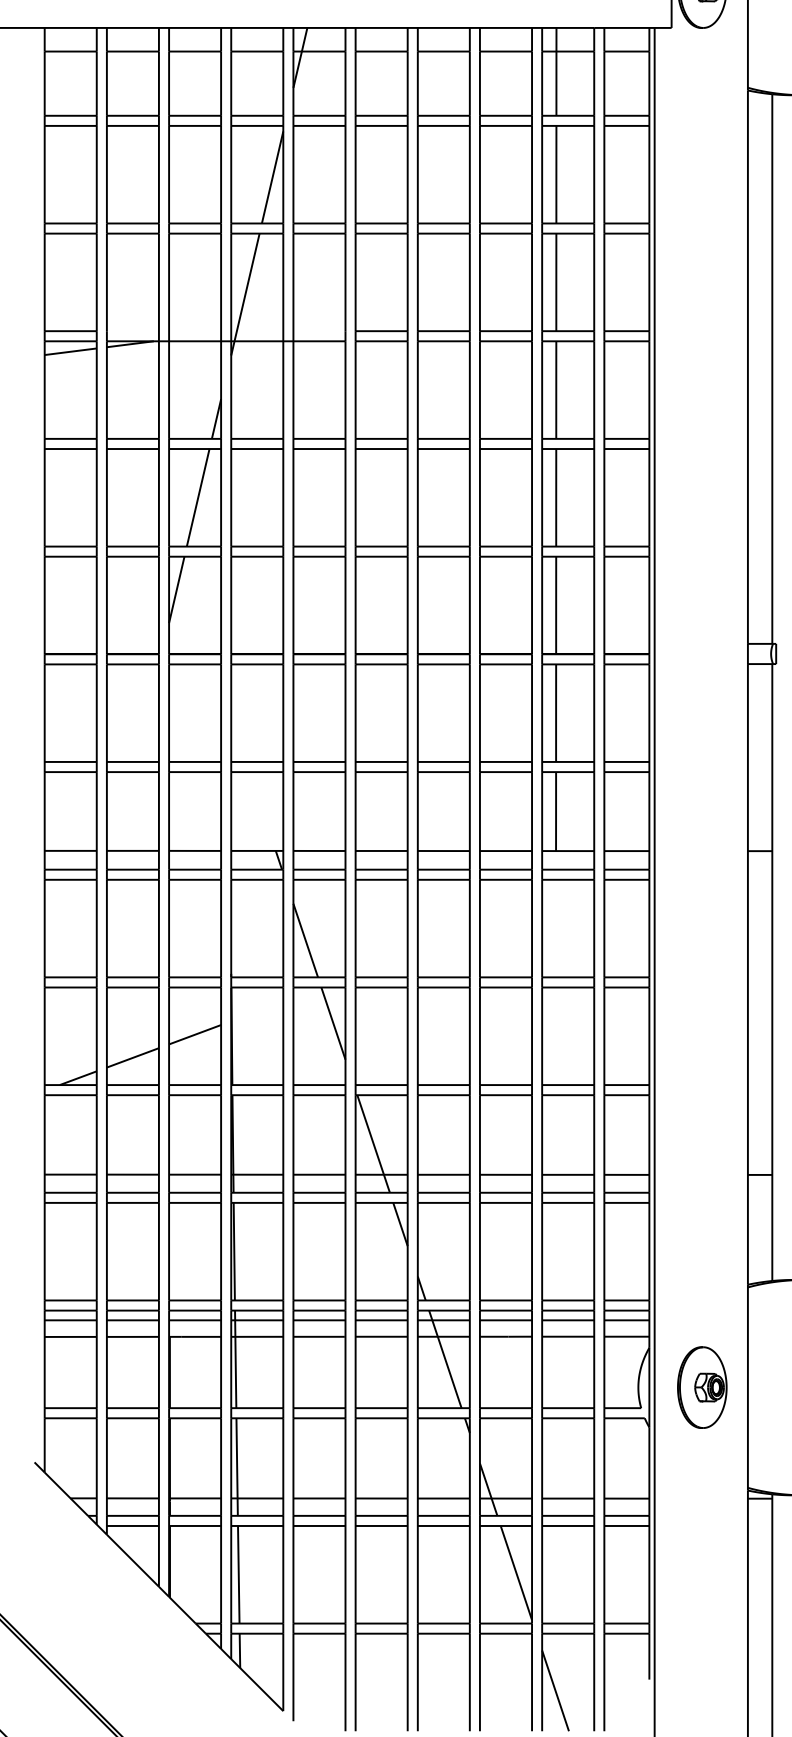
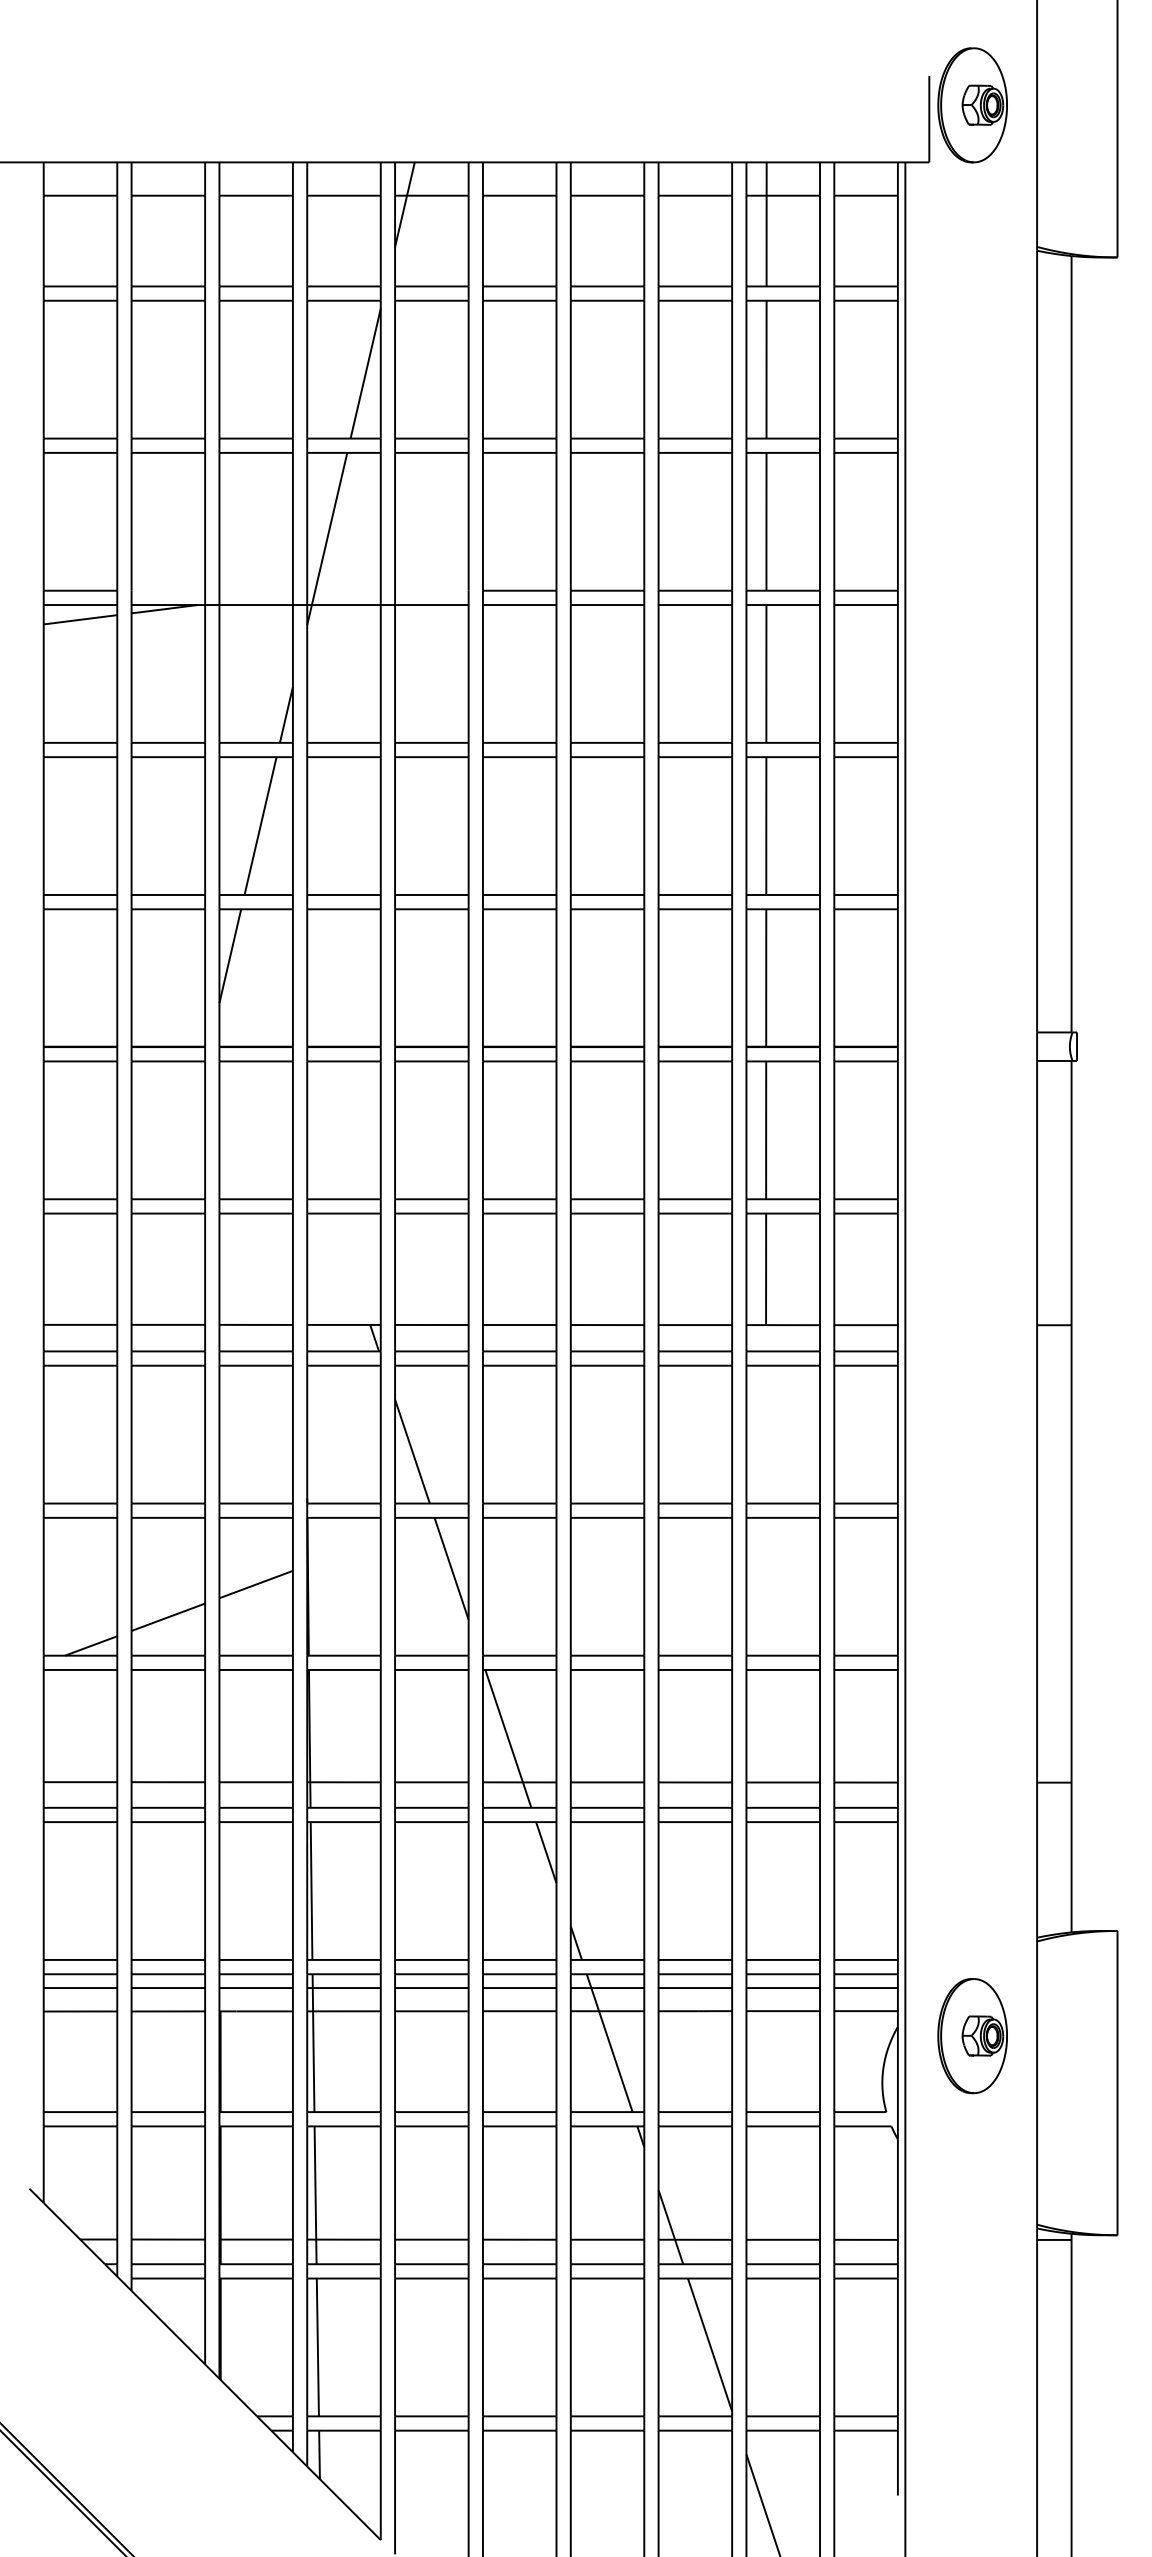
part: (702, 1387) -> (972, 2036), moved

